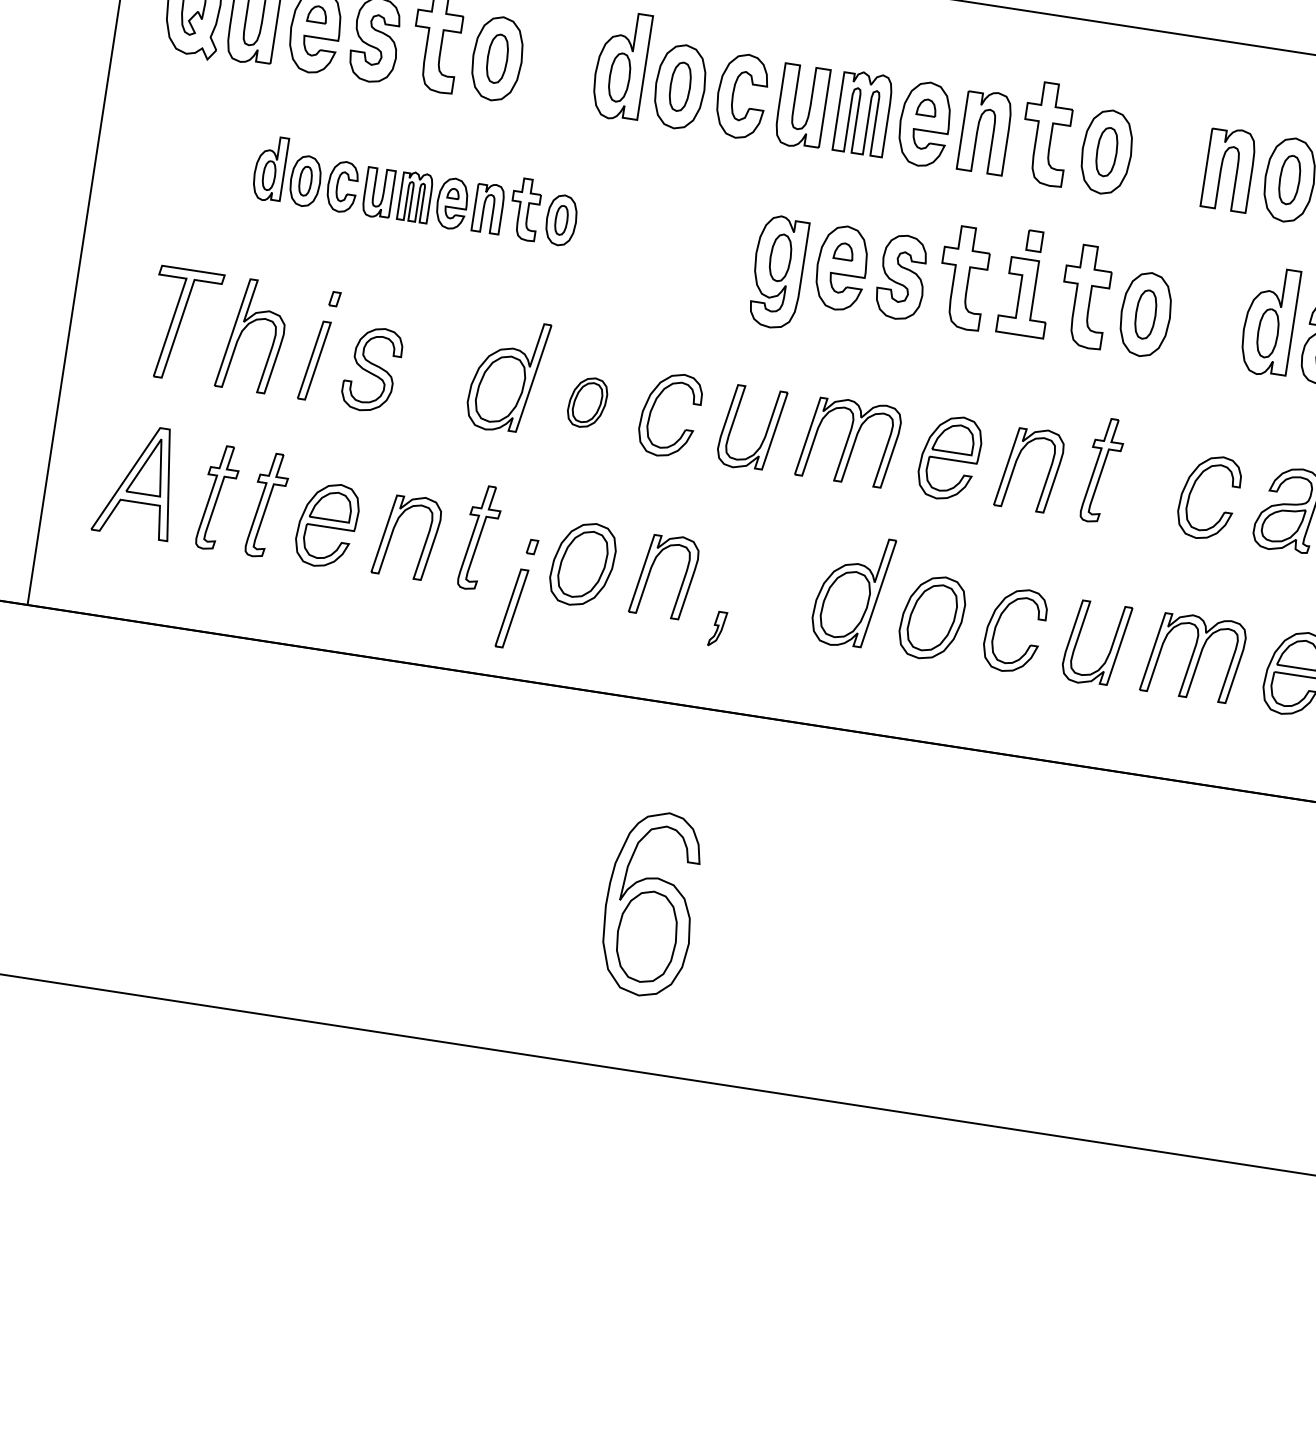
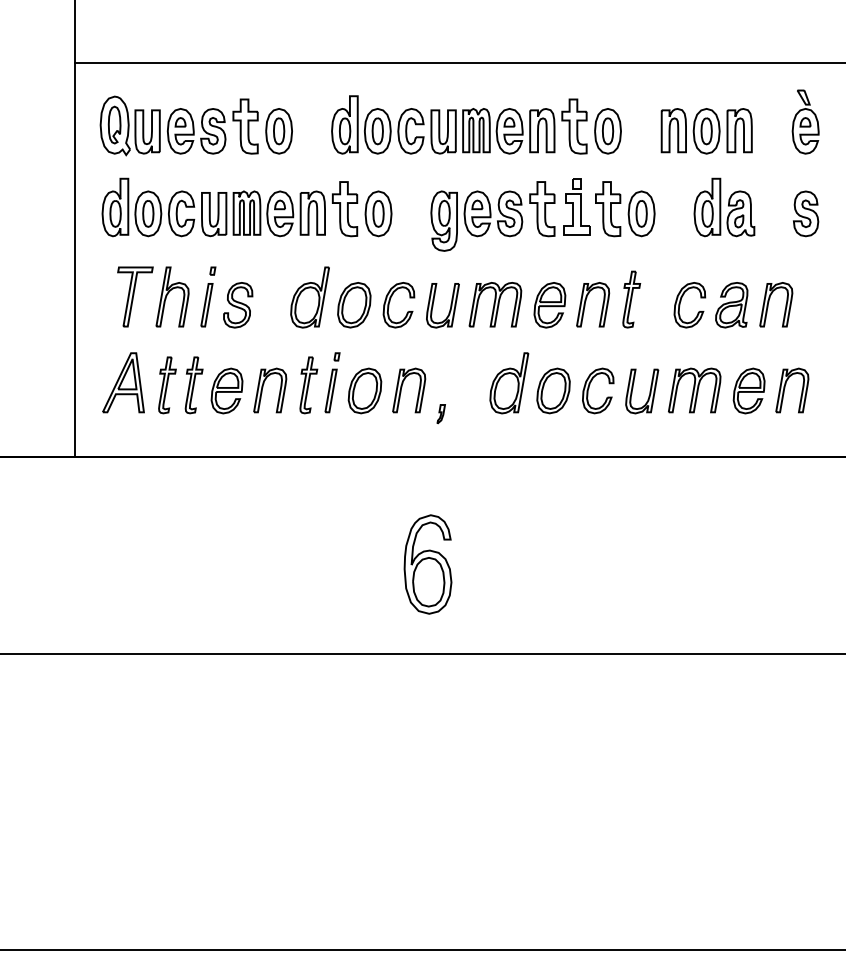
part: (415, 190) -> (246, 207), size x1.67
part: (587, 402) -> (354, 305), size x1.67
part: (516, 593) -> (332, 382), moved

